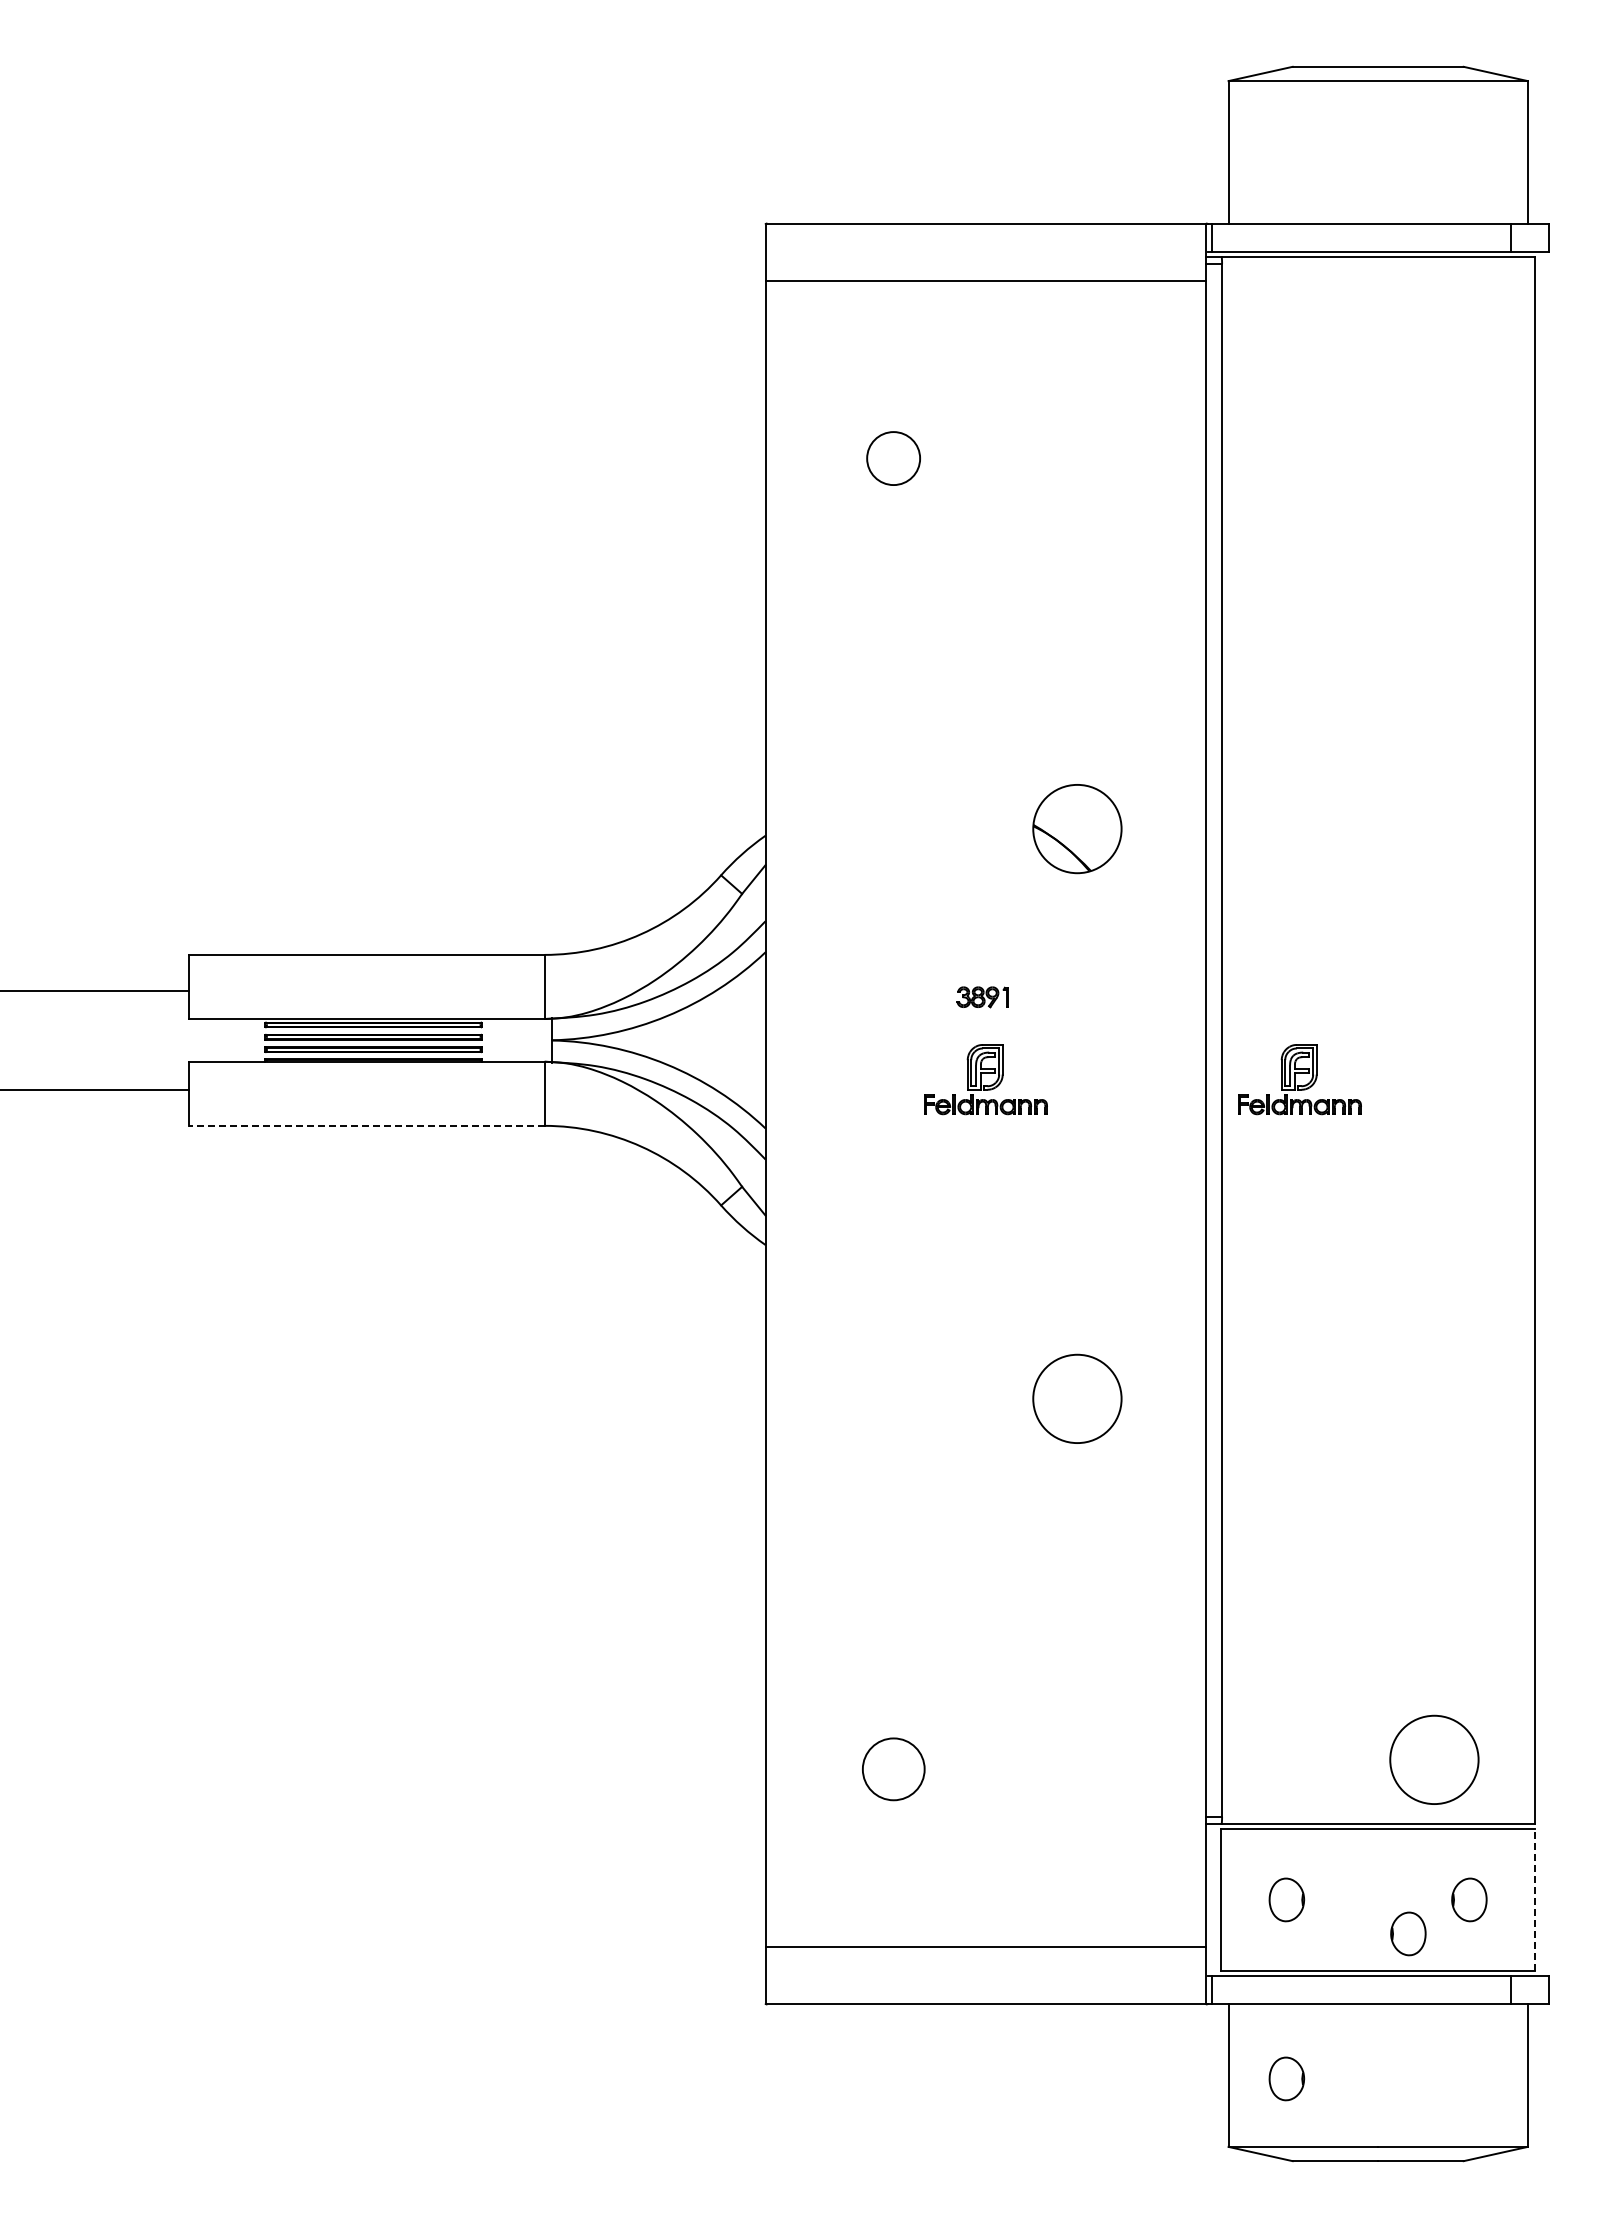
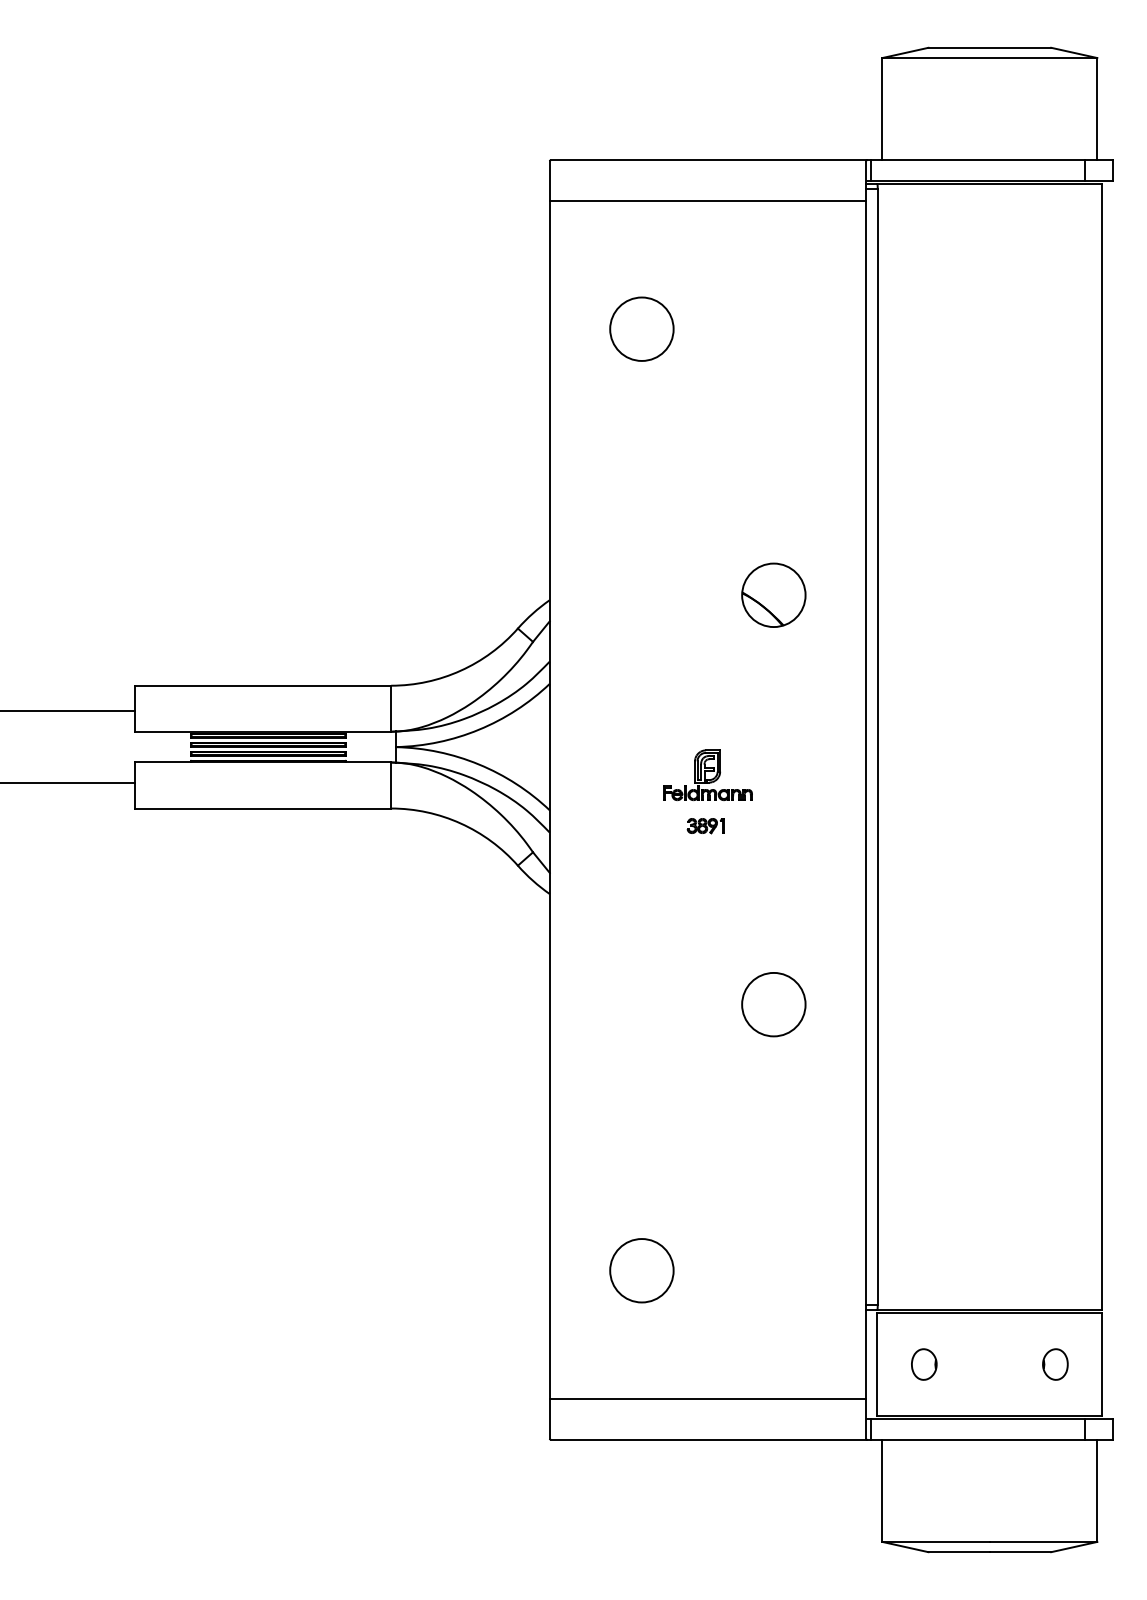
circle: (893, 458) -> (641, 329), size x1.67
part: (982, 997) -> (705, 826), moved
part: (1299, 1079) -> (933, 775), removed
line: (366, 1125) -> (263, 808), dashed -> solid
circle: (1434, 1759) -> (1030, 1263), removed
circle: (893, 1769) -> (641, 1270), size x1.43
line: (1534, 1899) -> (1102, 1364), dashed -> solid
part: (1408, 1933) -> (1011, 1388), removed
part: (1286, 2078) -> (924, 1492), removed

